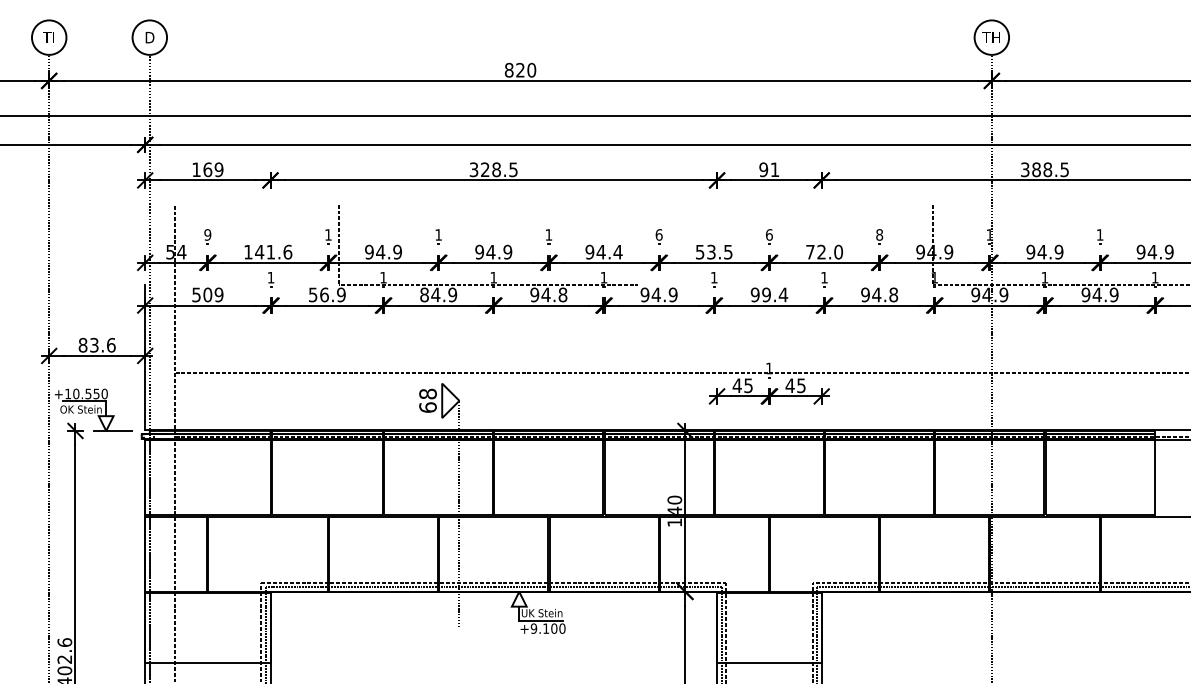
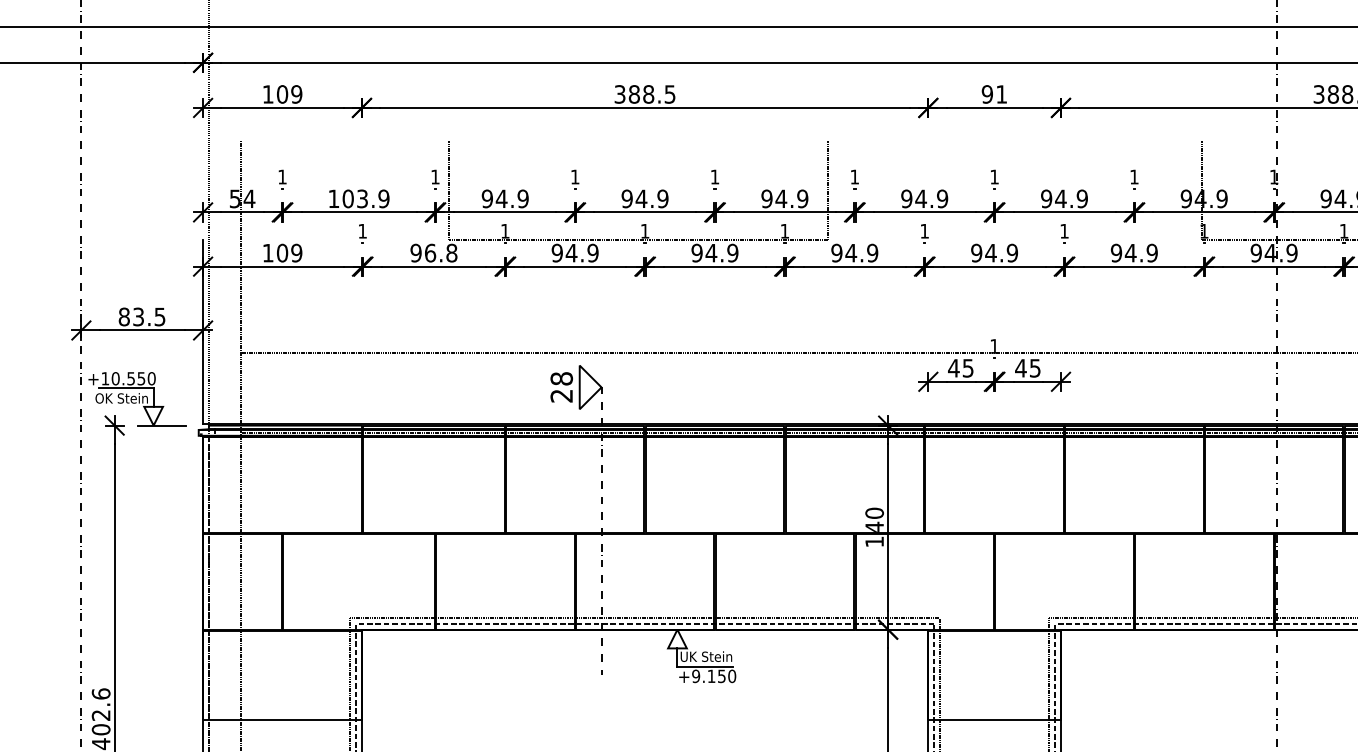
text: (207, 169) -> (282, 94), 169 -> 109
text: (485, 169) -> (634, 94), 328.5 -> 388.5
text: (207, 234) -> (282, 176), 9 -> 1
text: (658, 234) -> (853, 176), 6 -> 1
text: (769, 234) -> (994, 176), 6 -> 1
text: (879, 234) -> (1134, 176), 8 -> 1
line: (638, 244) -> (828, 189), added
text: (273, 251) -> (365, 198), 141.6 -> 103.9
text: (617, 251) -> (802, 198), 94.4 -> 94.9
text: (713, 251) -> (923, 198), 53.5 -> 94.9
text: (824, 251) -> (1064, 198), 72.0 -> 94.9
text: (196, 294) -> (268, 252), 509 -> 109
text: (326, 294) -> (432, 252), 56.9 -> 96.8
text: (424, 294) -> (557, 252), 84.9 -> 94.9
text: (562, 294) -> (732, 252), 94.8 -> 94.9
text: (774, 294) -> (1001, 252), 99.4 -> 94.9
text: (893, 294) -> (1152, 252), 94.8 -> 94.9
text: (111, 344) -> (160, 315), 83.6 -> 83.5
text: (427, 407) -> (561, 395), 68 -> 28
text: (554, 628) -> (722, 676), +9.100 -> +9.150

